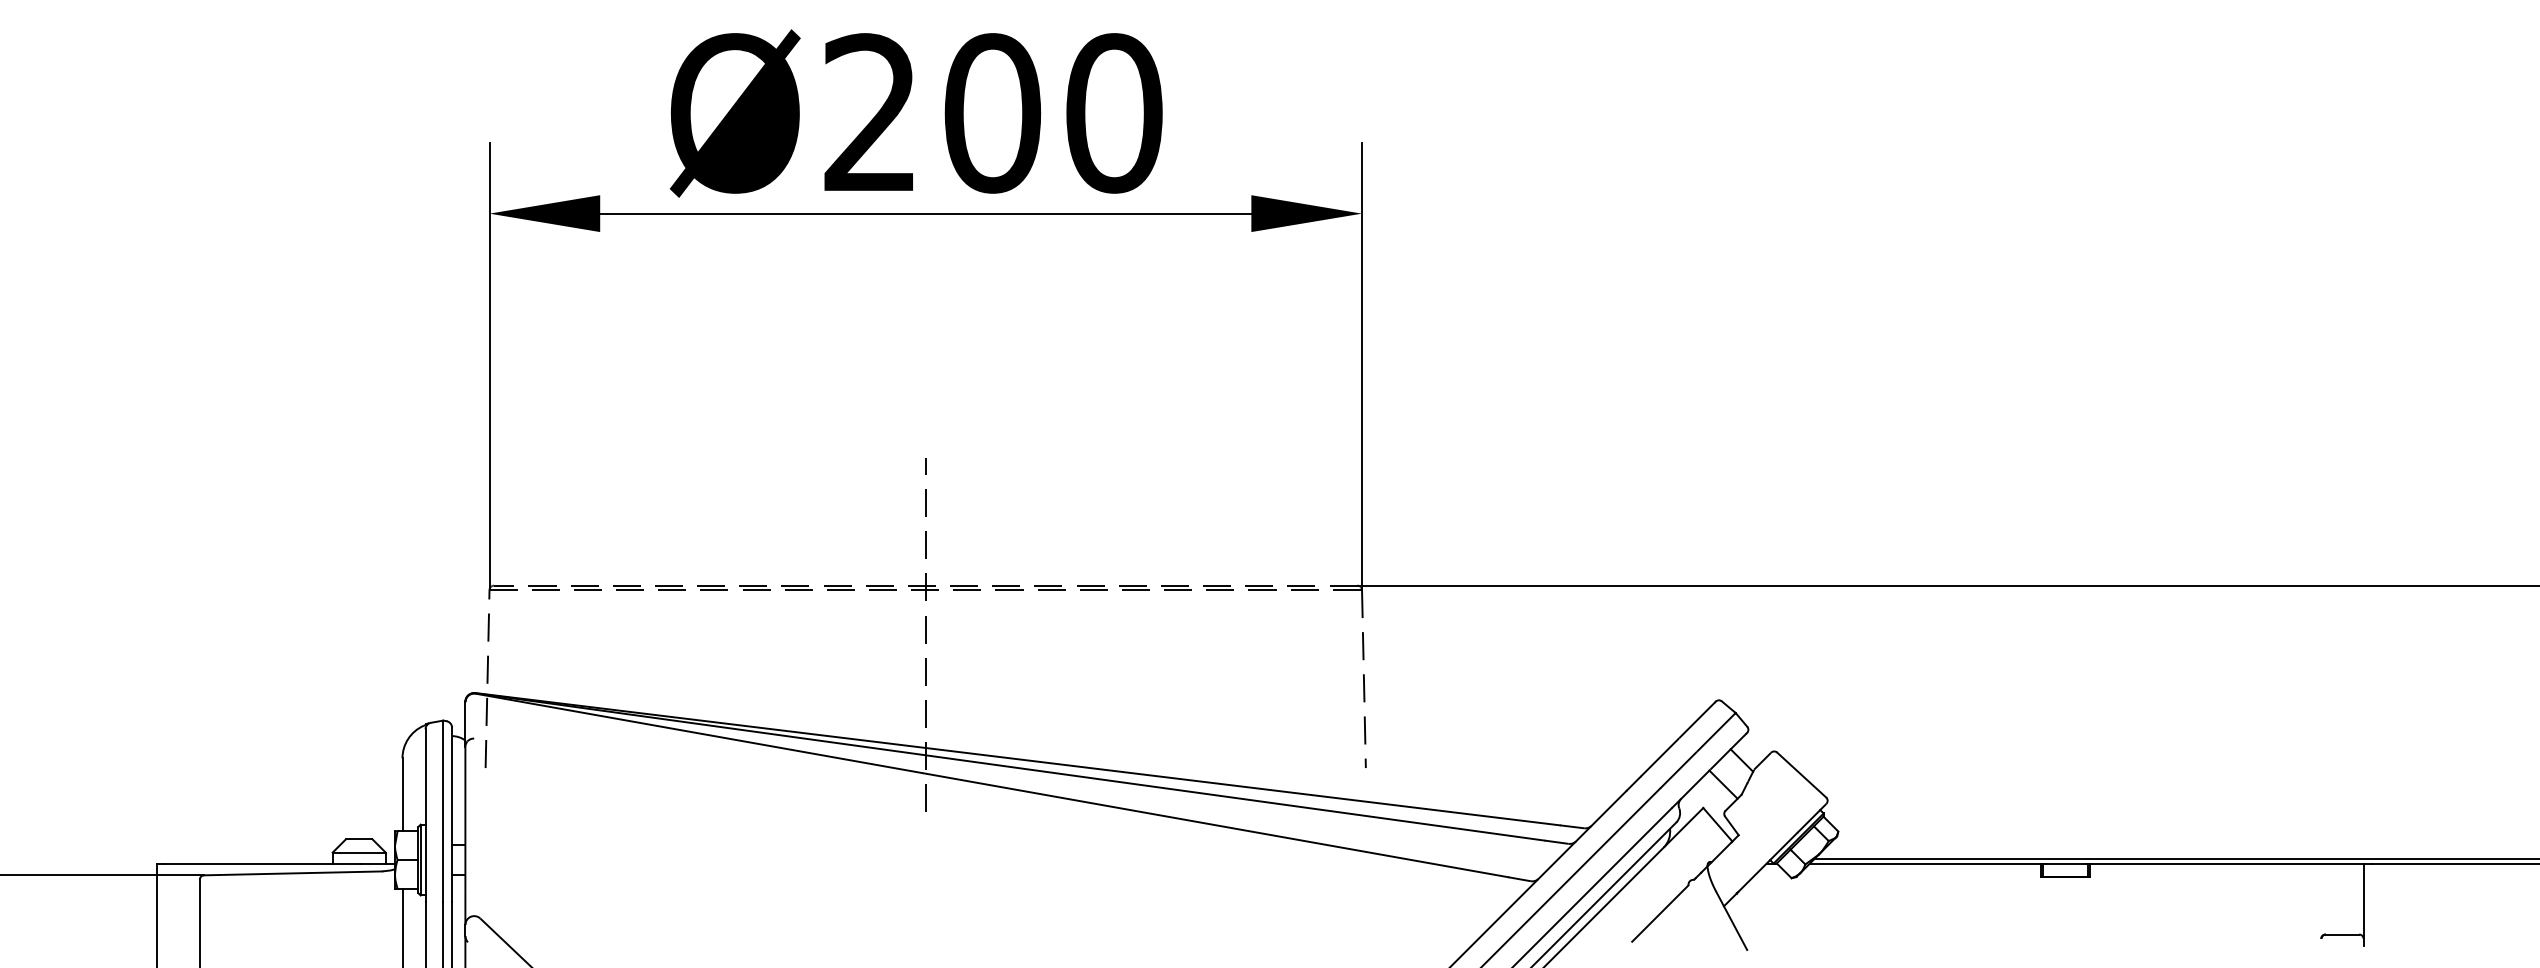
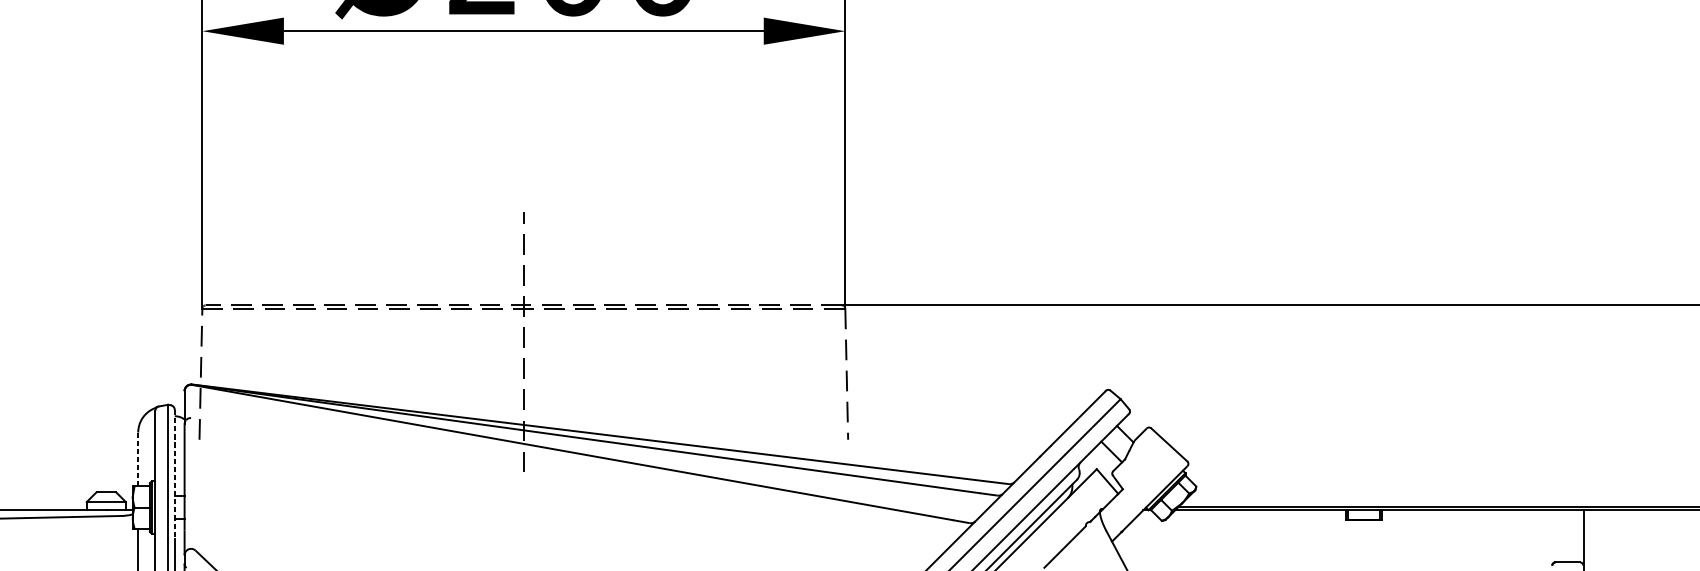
line: (402, 794) -> (138, 459), solid -> dashed
line: (452, 815) -> (175, 474), solid -> dashed

